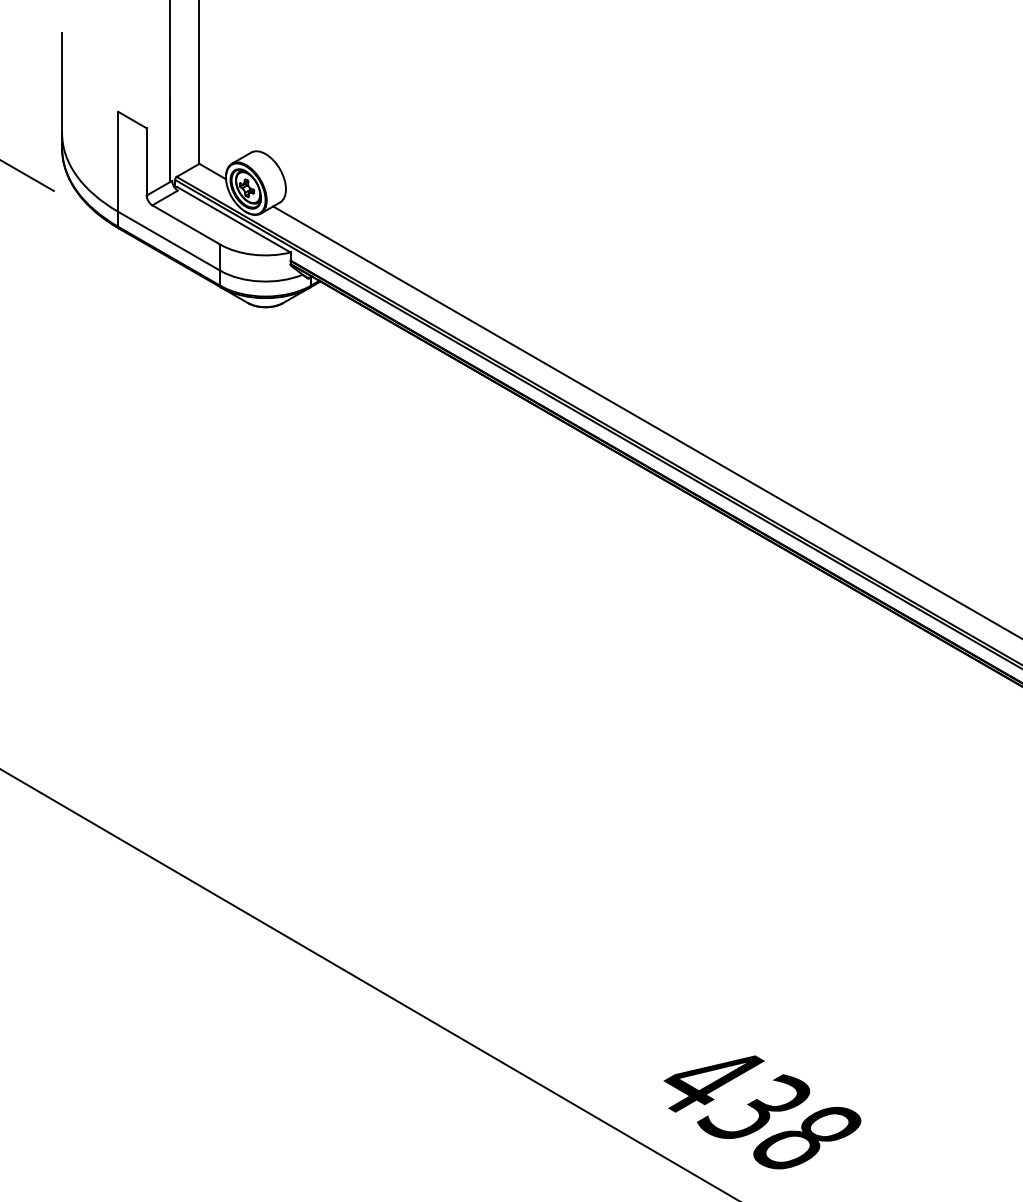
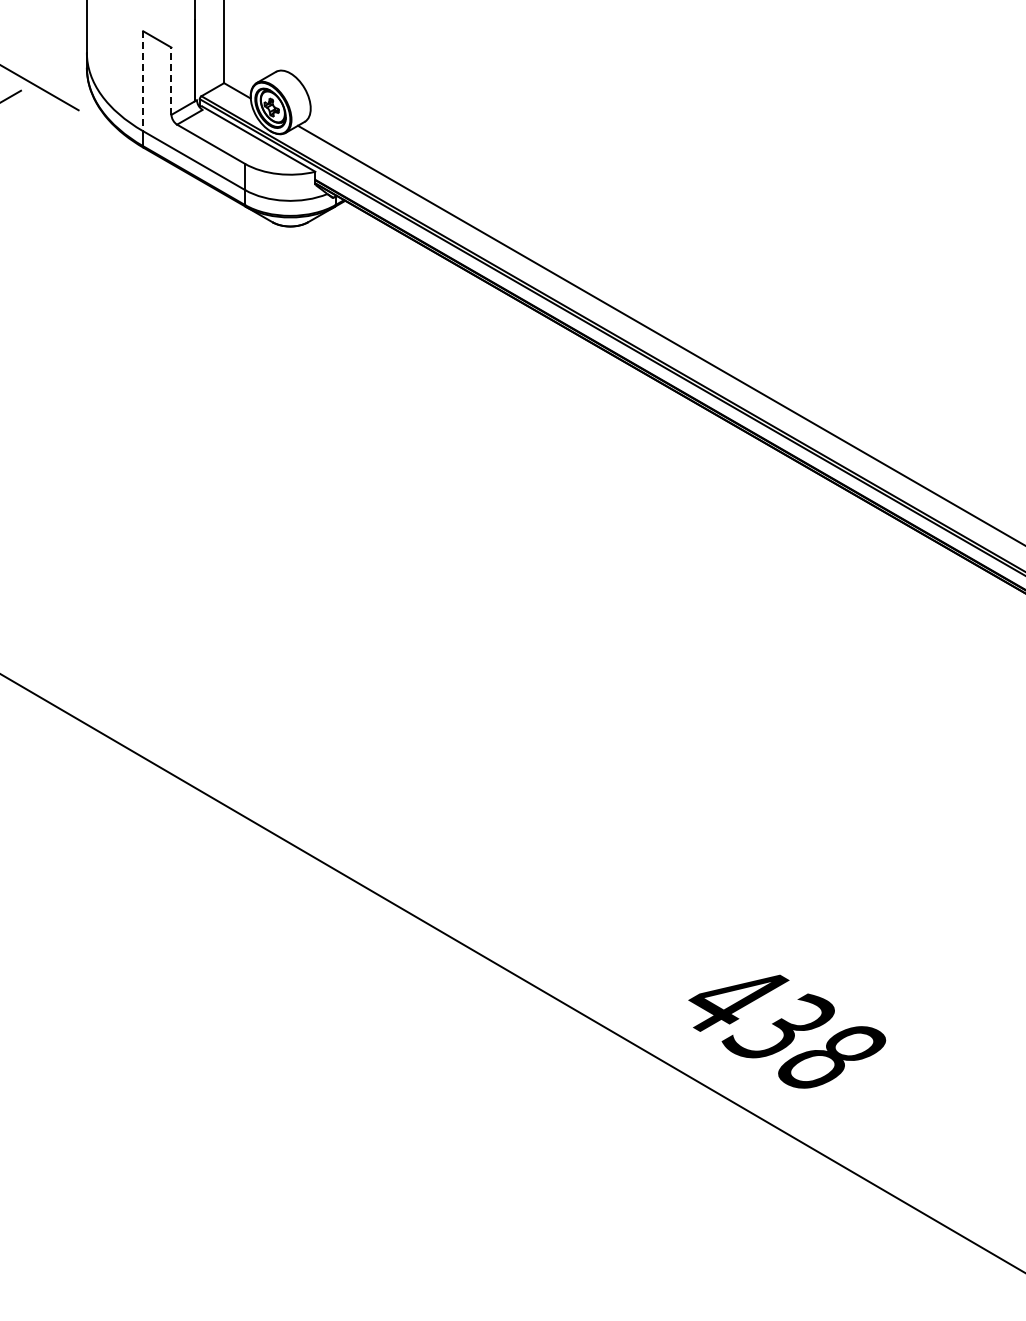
line: (118, 162) -> (143, 81), solid -> dashed
line: (146, 162) -> (171, 81), solid -> dashed

